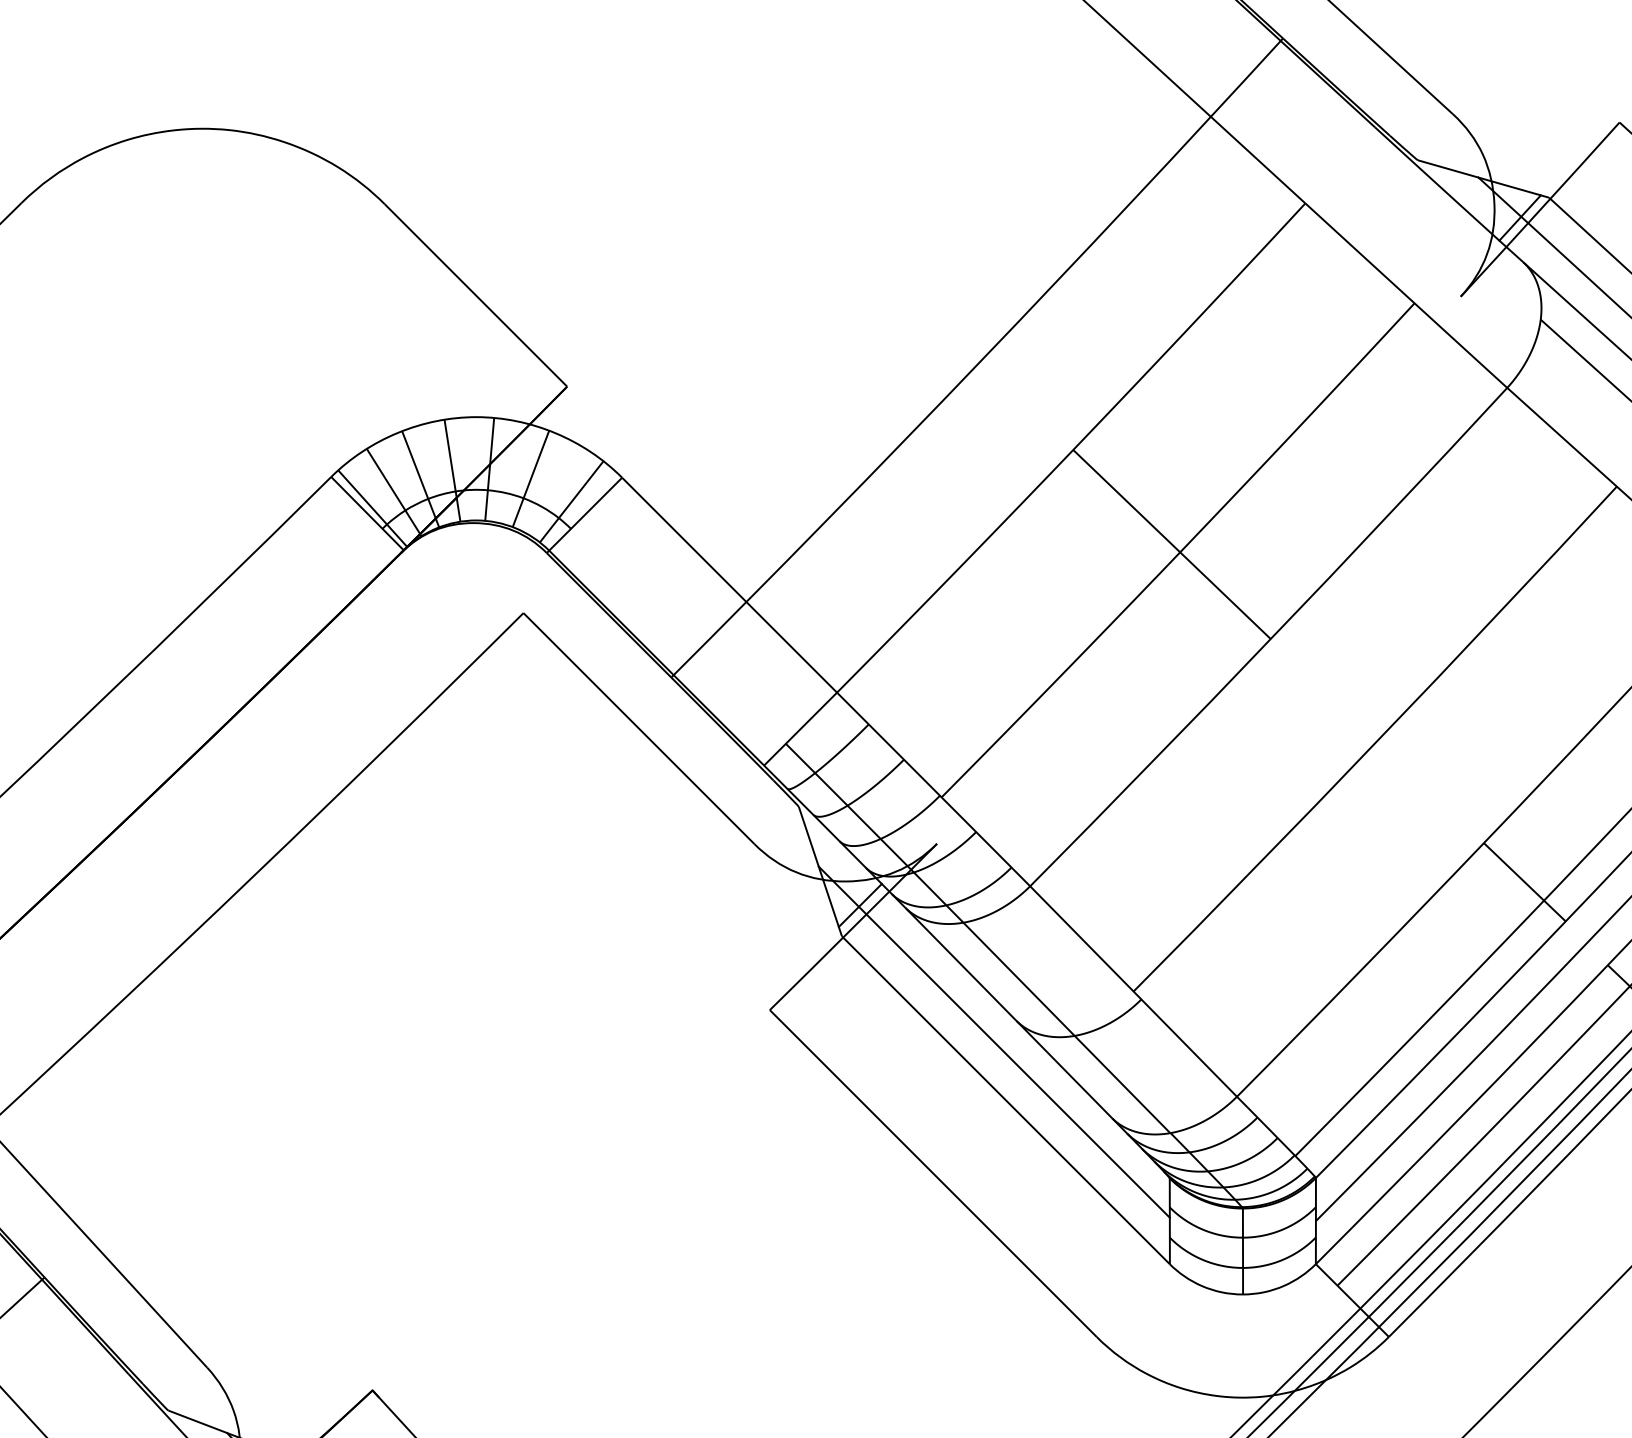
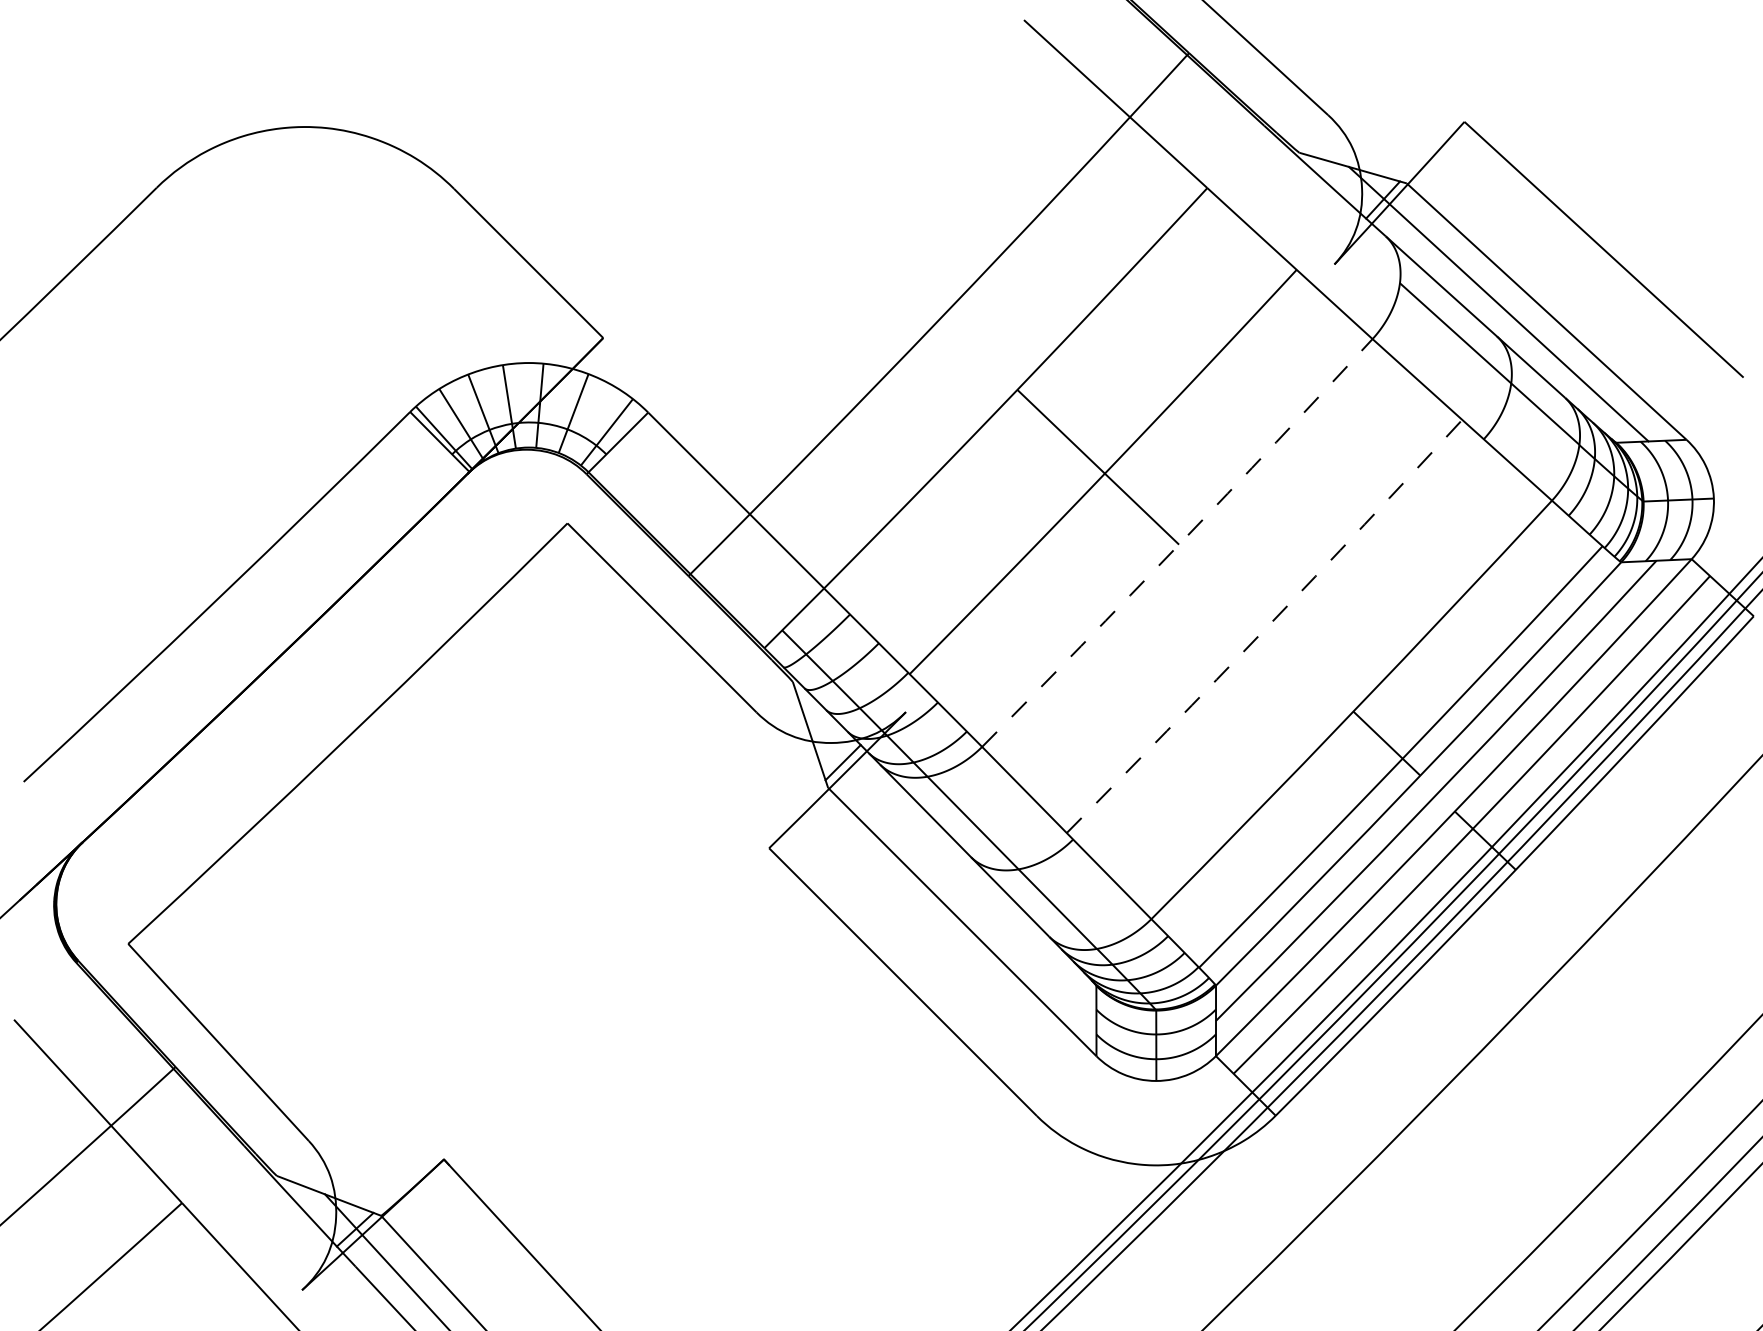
arc: (1271, 638) -> (1179, 544), solid -> dashed
arc: (1377, 741) -> (1266, 628), solid -> dashed
line: (993, 1042) -> (952, 874), removed

